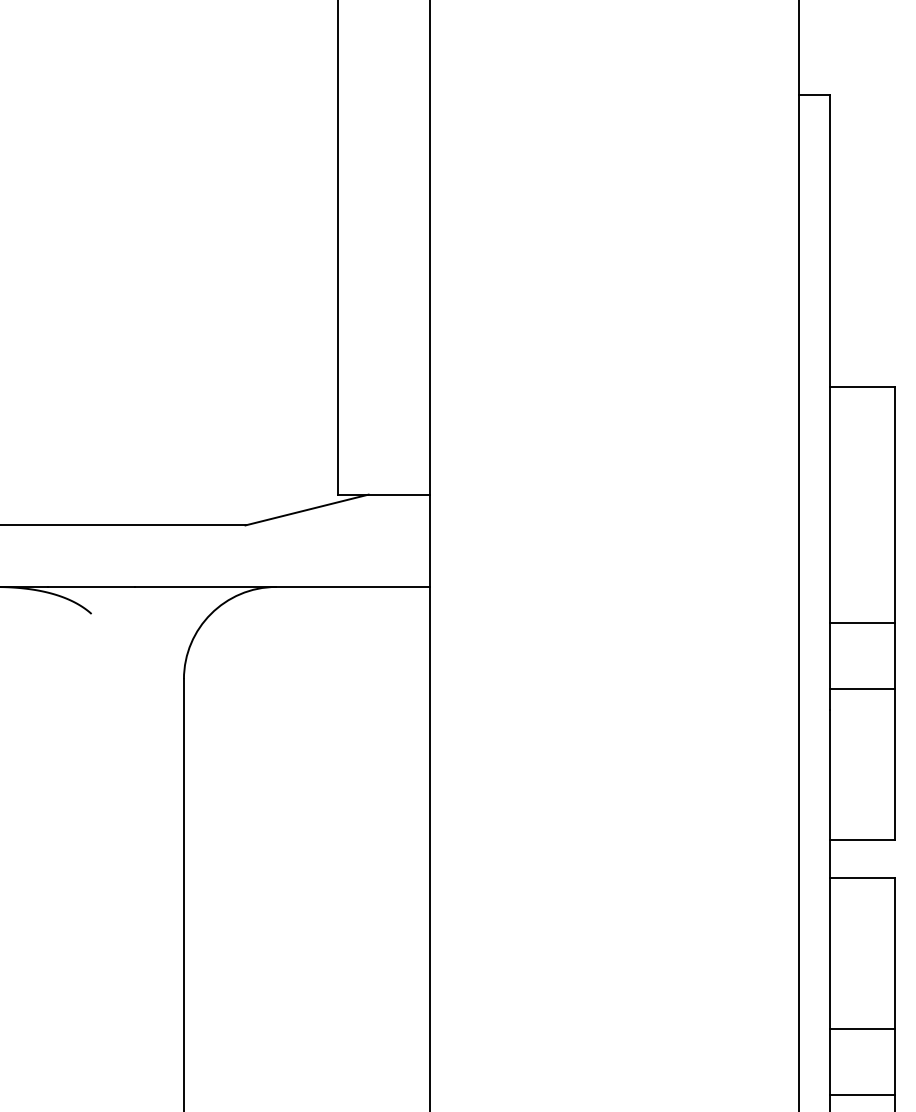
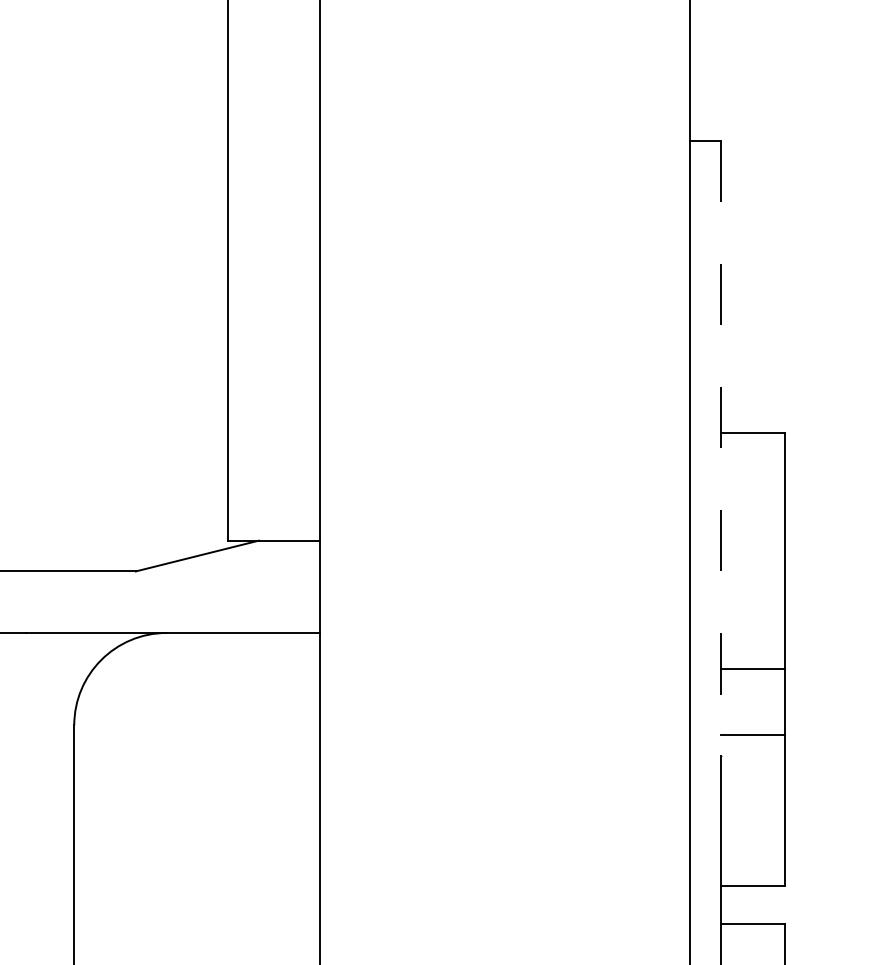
line: (830, 402) -> (720, 448), solid -> dashed

